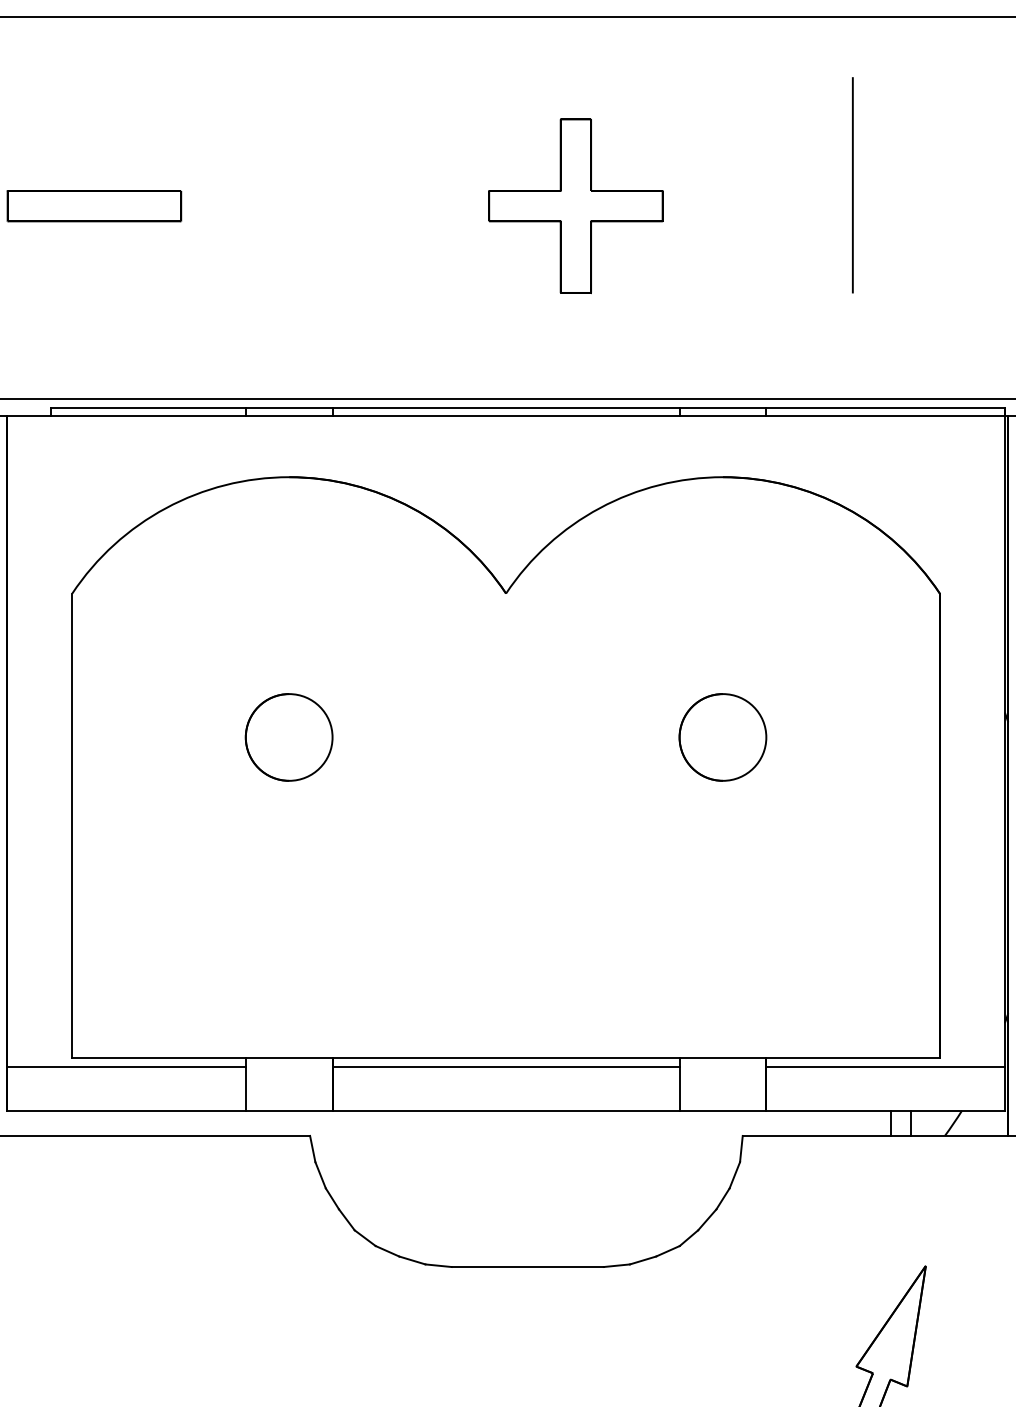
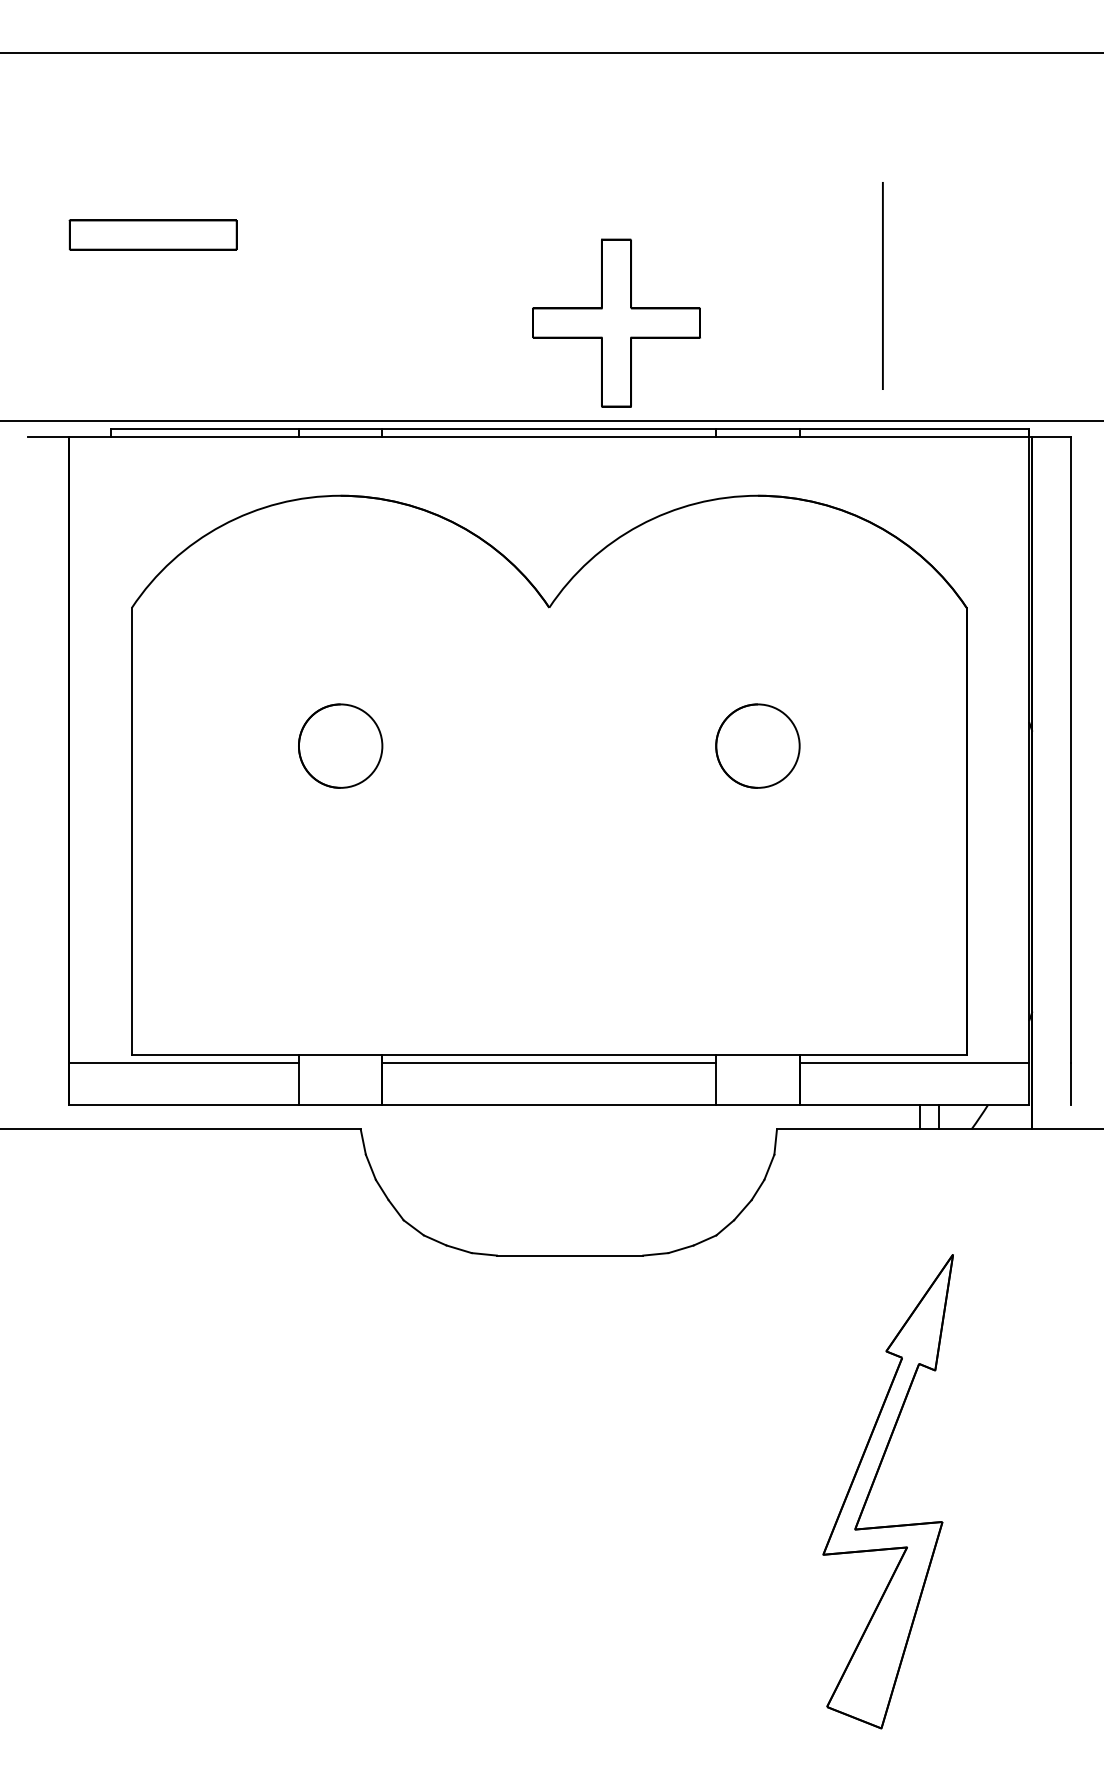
line: (852, 184) -> (882, 285), moved
part: (575, 205) -> (616, 322), moved

